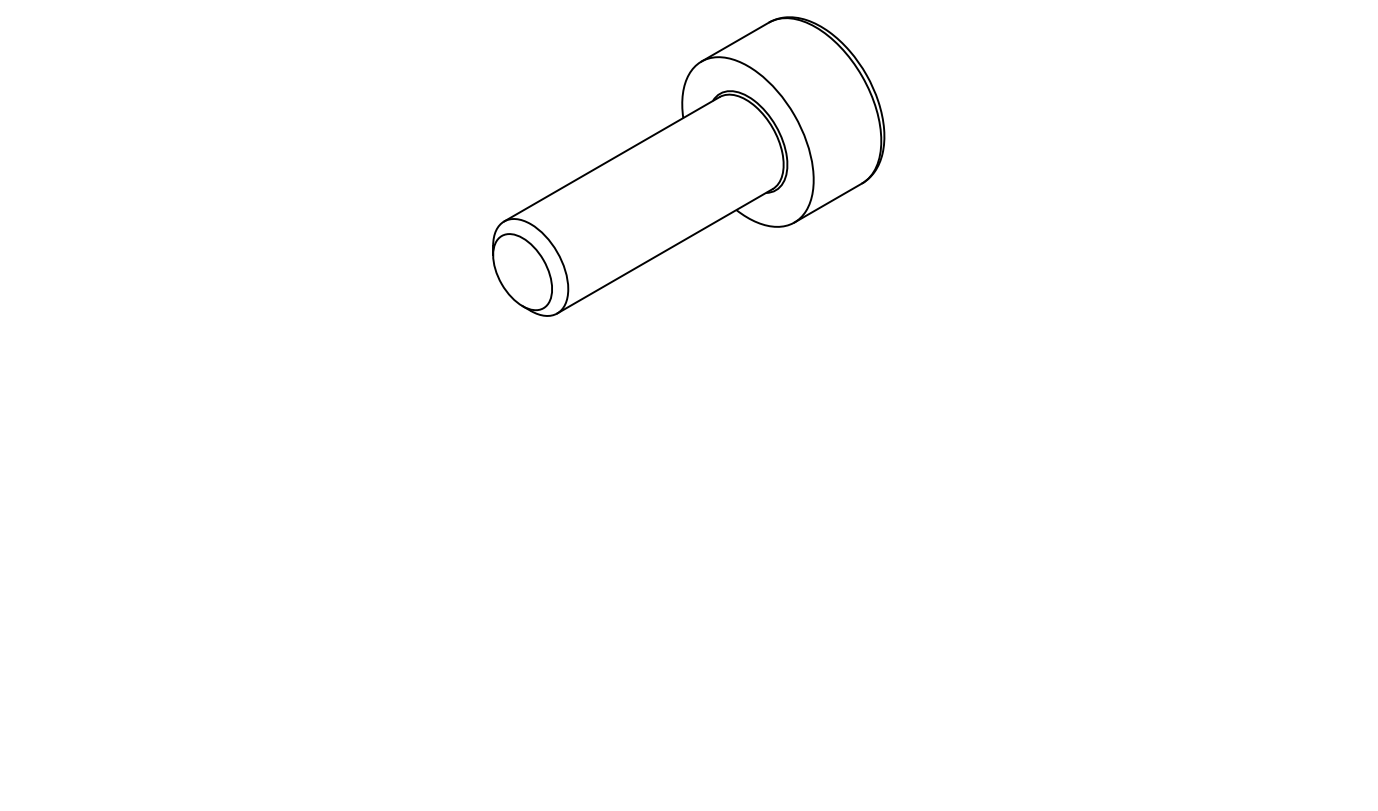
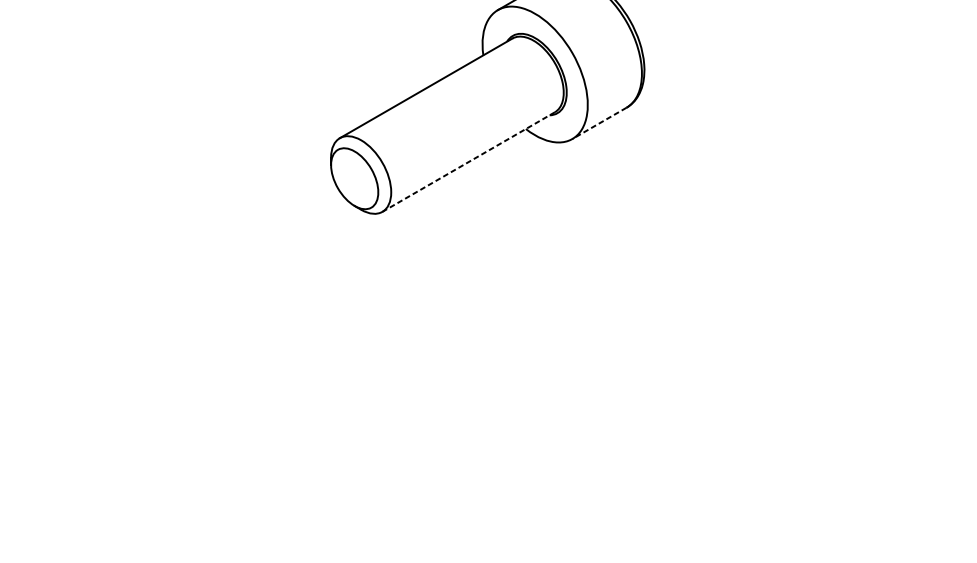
line: (827, 203) -> (598, 123), solid -> dashed
line: (664, 251) -> (468, 162), solid -> dashed

